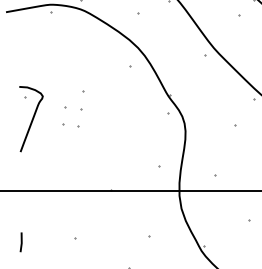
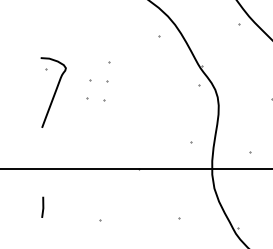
line: (20, 242) -> (42, 207), moved

